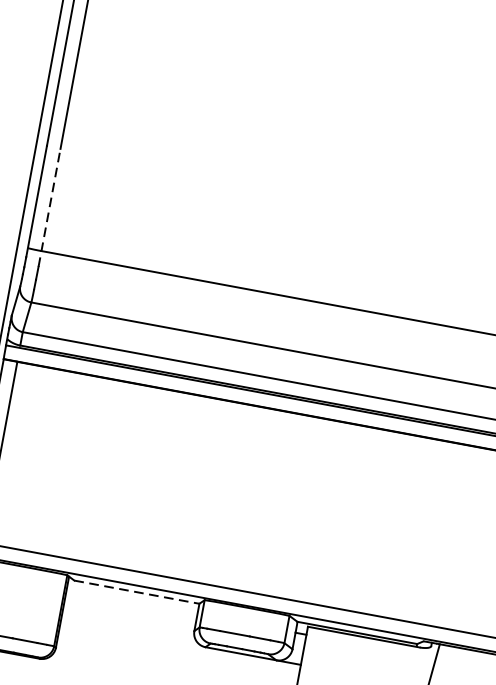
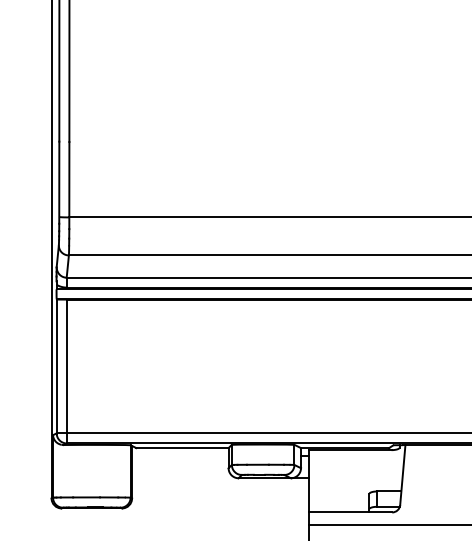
line: (49, 207) -> (69, 185), dashed -> solid
line: (136, 592) -> (182, 448), dashed -> solid

